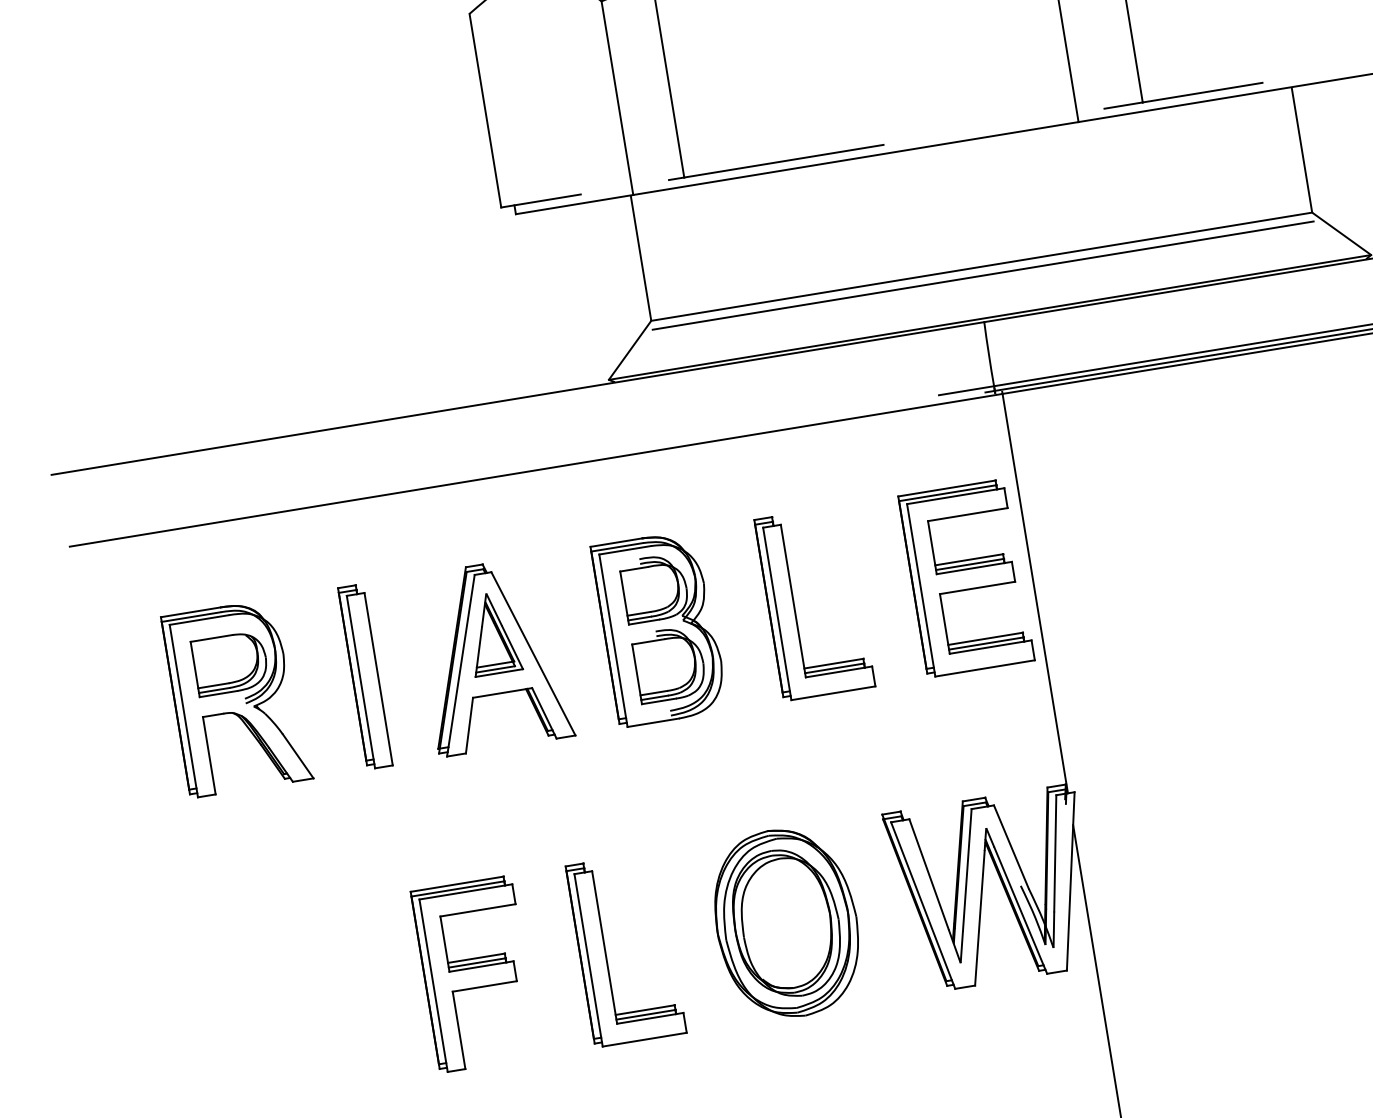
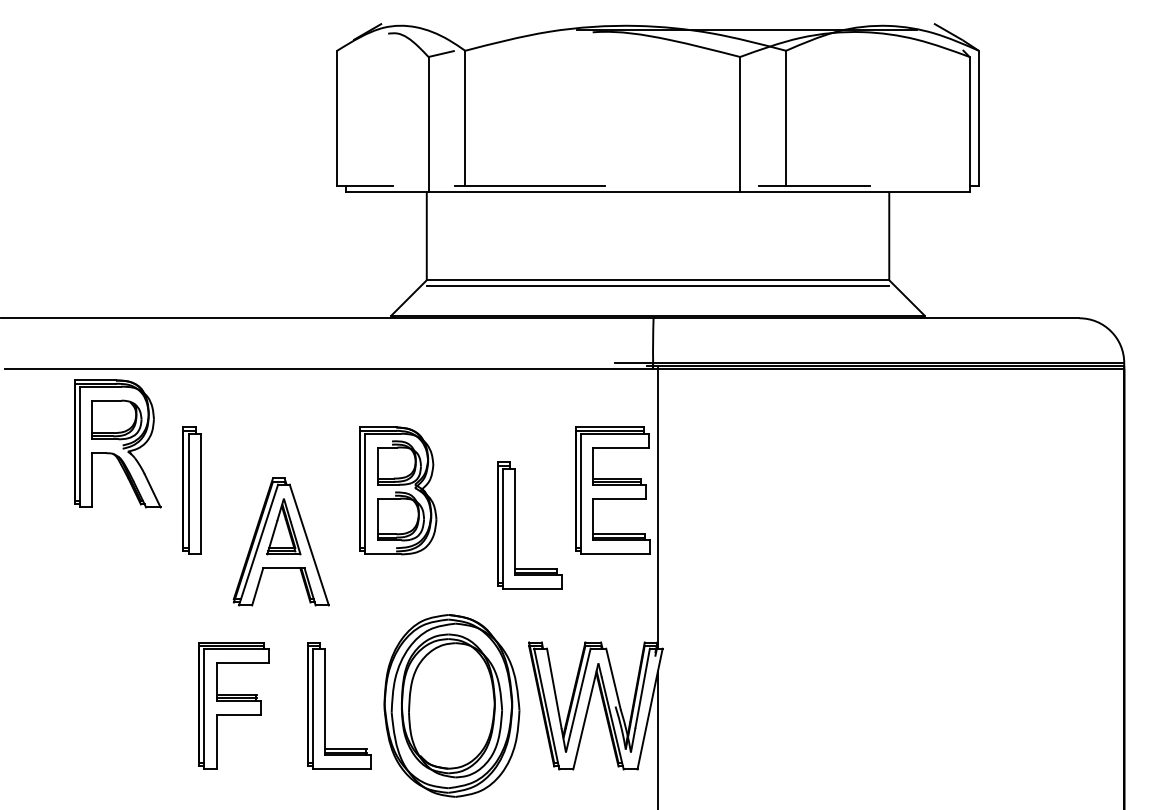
part: (794, 605) -> (515, 525), moved
part: (491, 655) -> (280, 541), moved
part: (237, 697) -> (117, 443), moved
part: (786, 922) -> (451, 705), size x1.4

